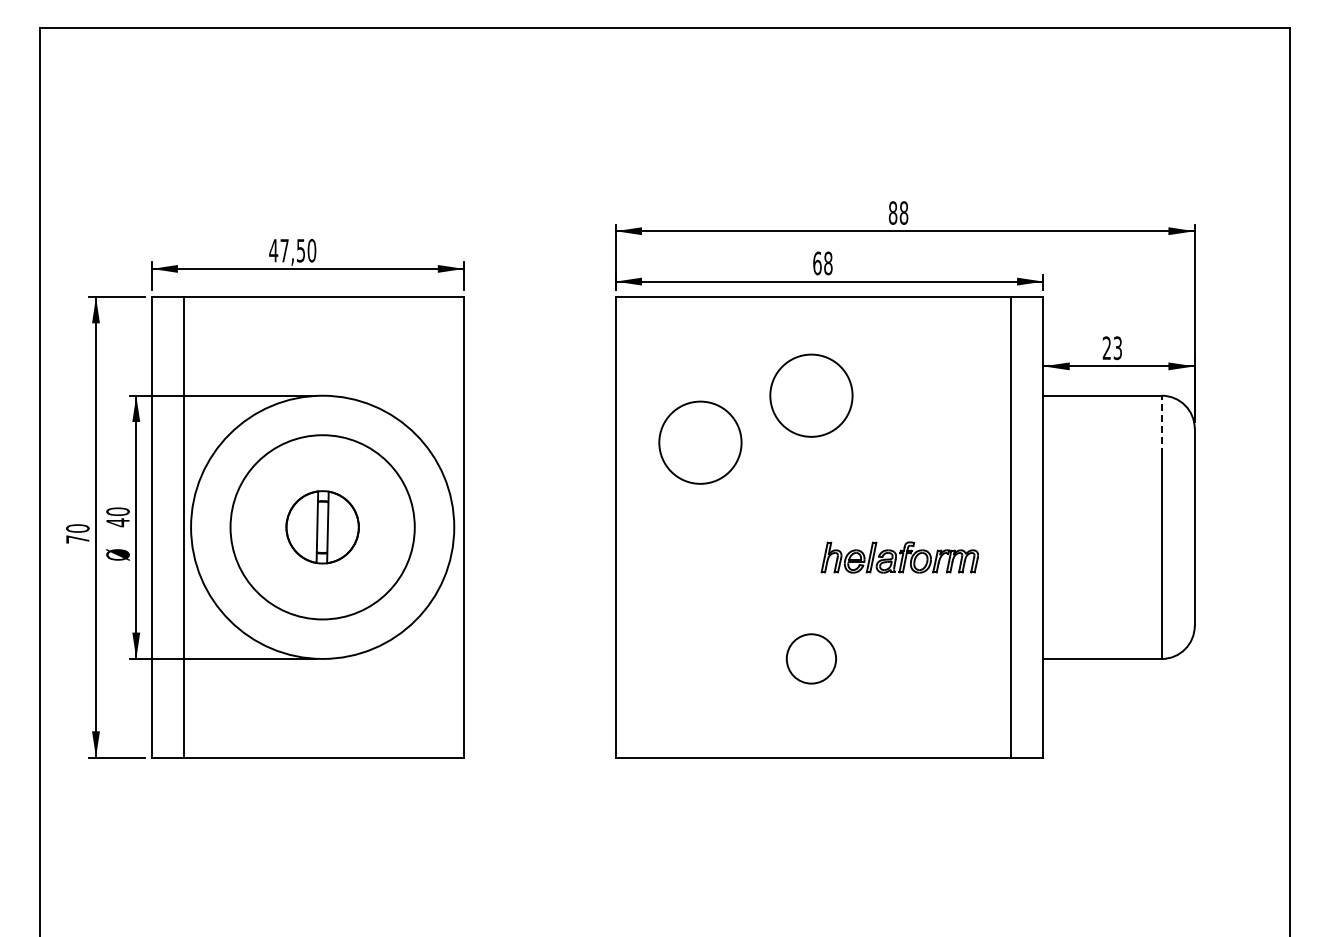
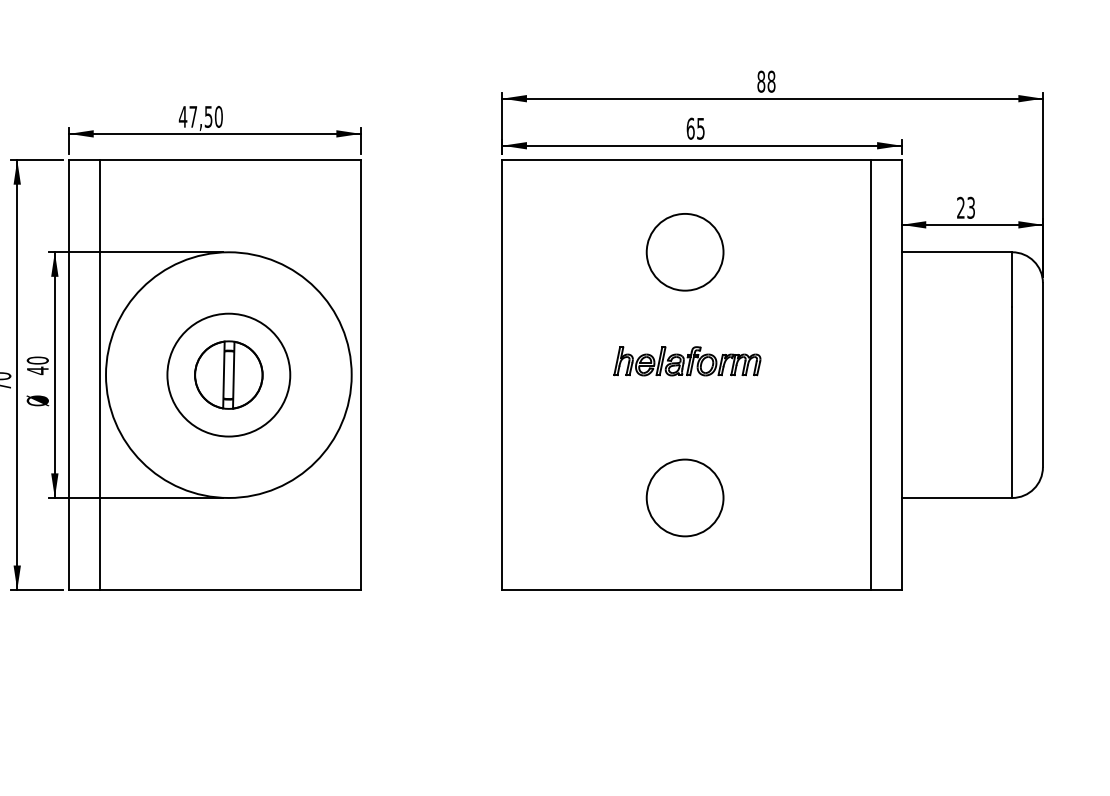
text: (828, 263) -> (701, 128), 68 -> 65
line: (1161, 425) -> (1011, 280), dashed -> solid
circle: (700, 442) -> (581, 295), removed
circle: (322, 527) -> (228, 375), size x0.71
part: (899, 557) -> (687, 361), moved
circle: (811, 658) -> (685, 497), size x1.67

